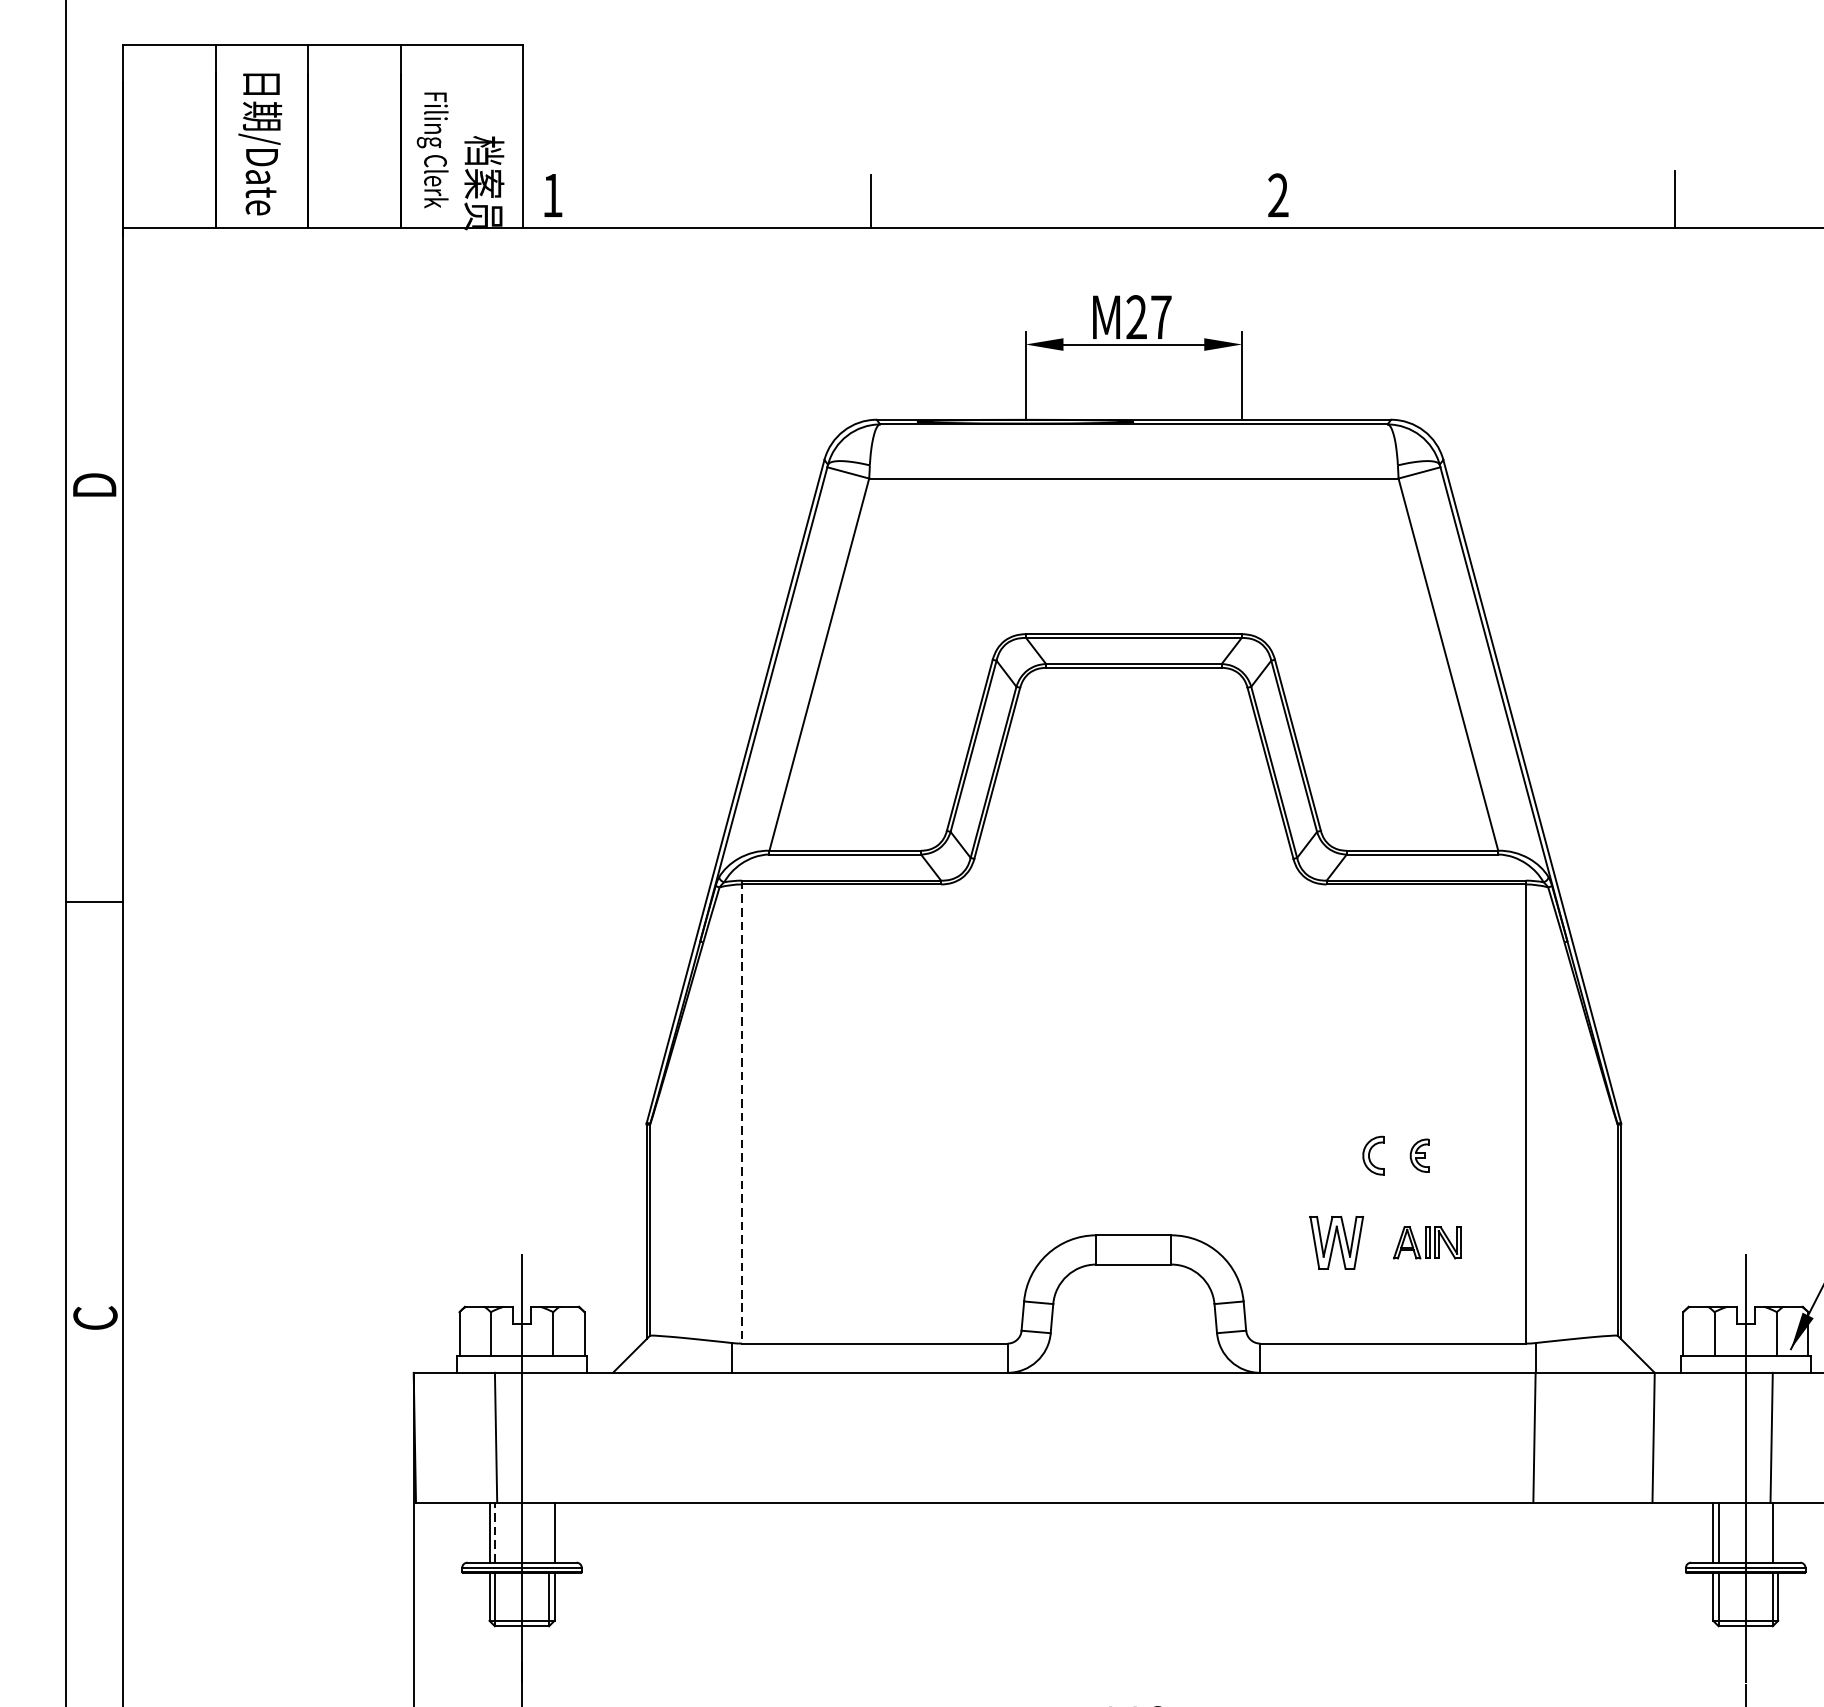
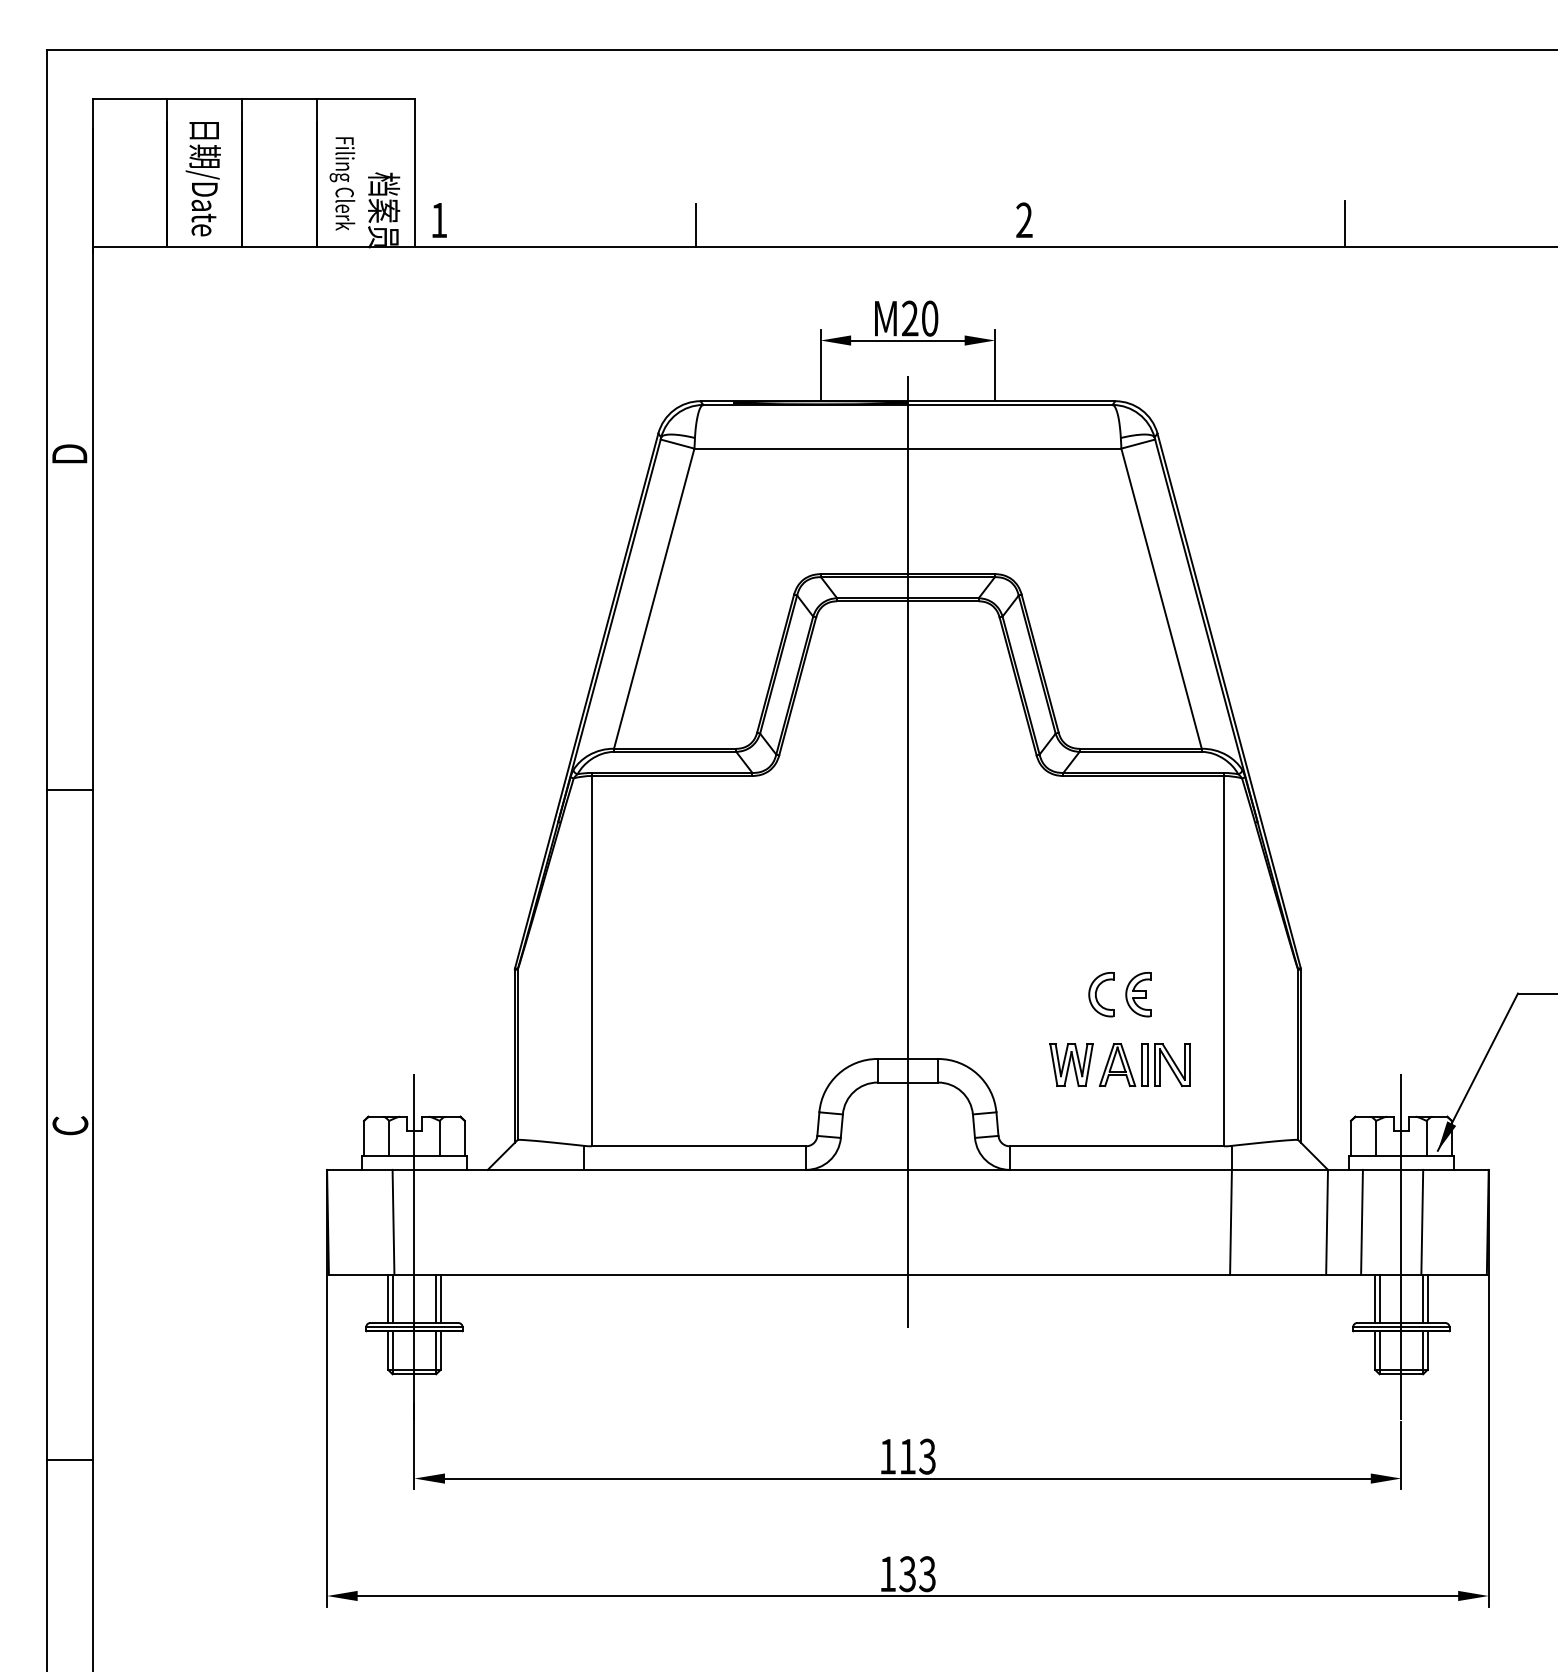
text: (1161, 317) -> (930, 318), M27 -> M20
line: (1133, 978) -> (907, 851), added
line: (741, 1111) -> (591, 959), dashed -> solid
part: (1373, 1155) -> (1101, 994), size x1.43
part: (1419, 1155) -> (1138, 994), size x1.67
part: (1427, 1242) -> (1144, 1064), size x1.67
line: (1696, 1436) -> (1361, 1221), added
line: (494, 1532) -> (392, 1298), dashed -> solid
line: (549, 1532) -> (436, 1298), added
line: (1778, 1532) -> (1427, 1298), added

